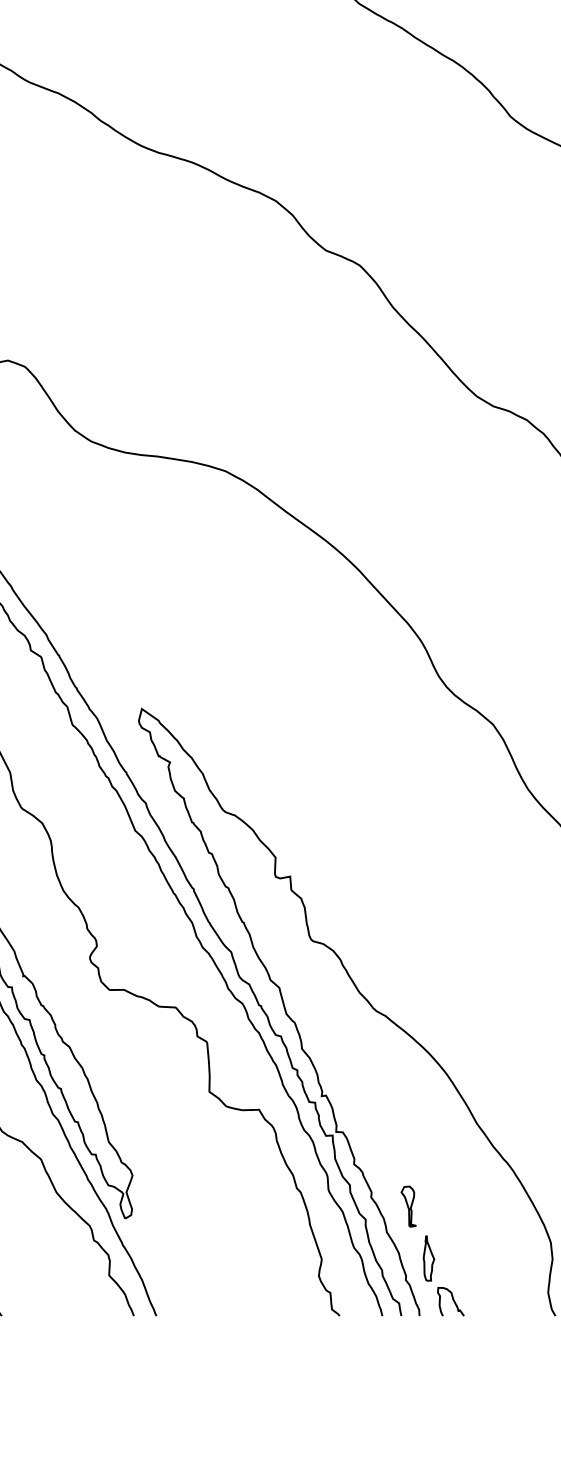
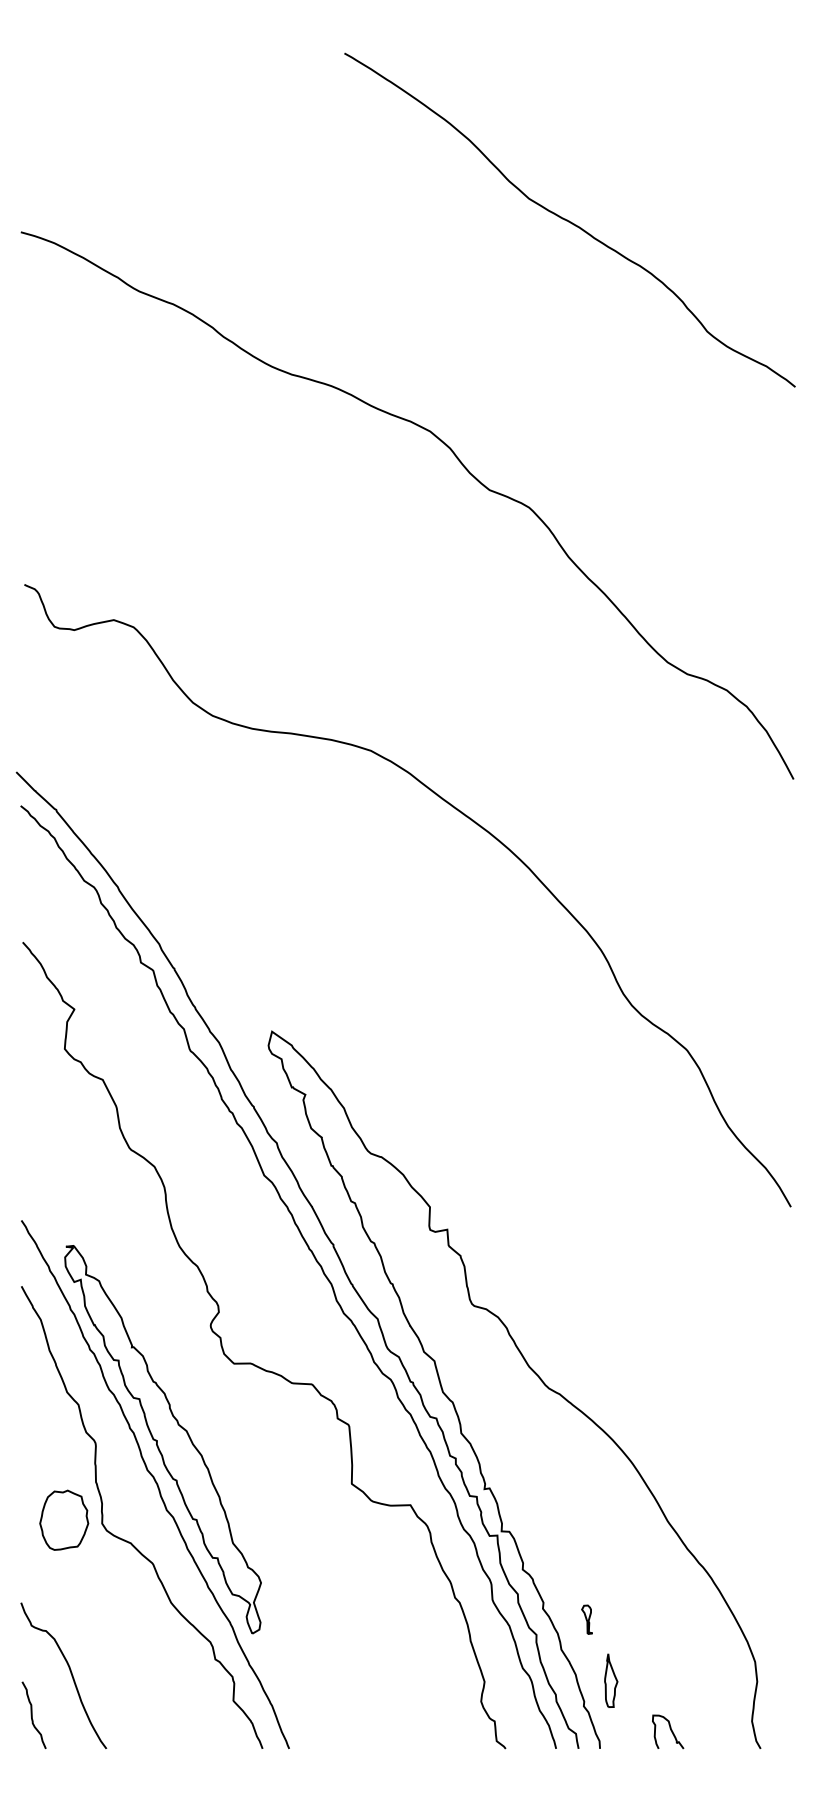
part: (408, 1206) -> (586, 1619), size x0.6
curve: (452, 1300) -> (670, 1730), moved

